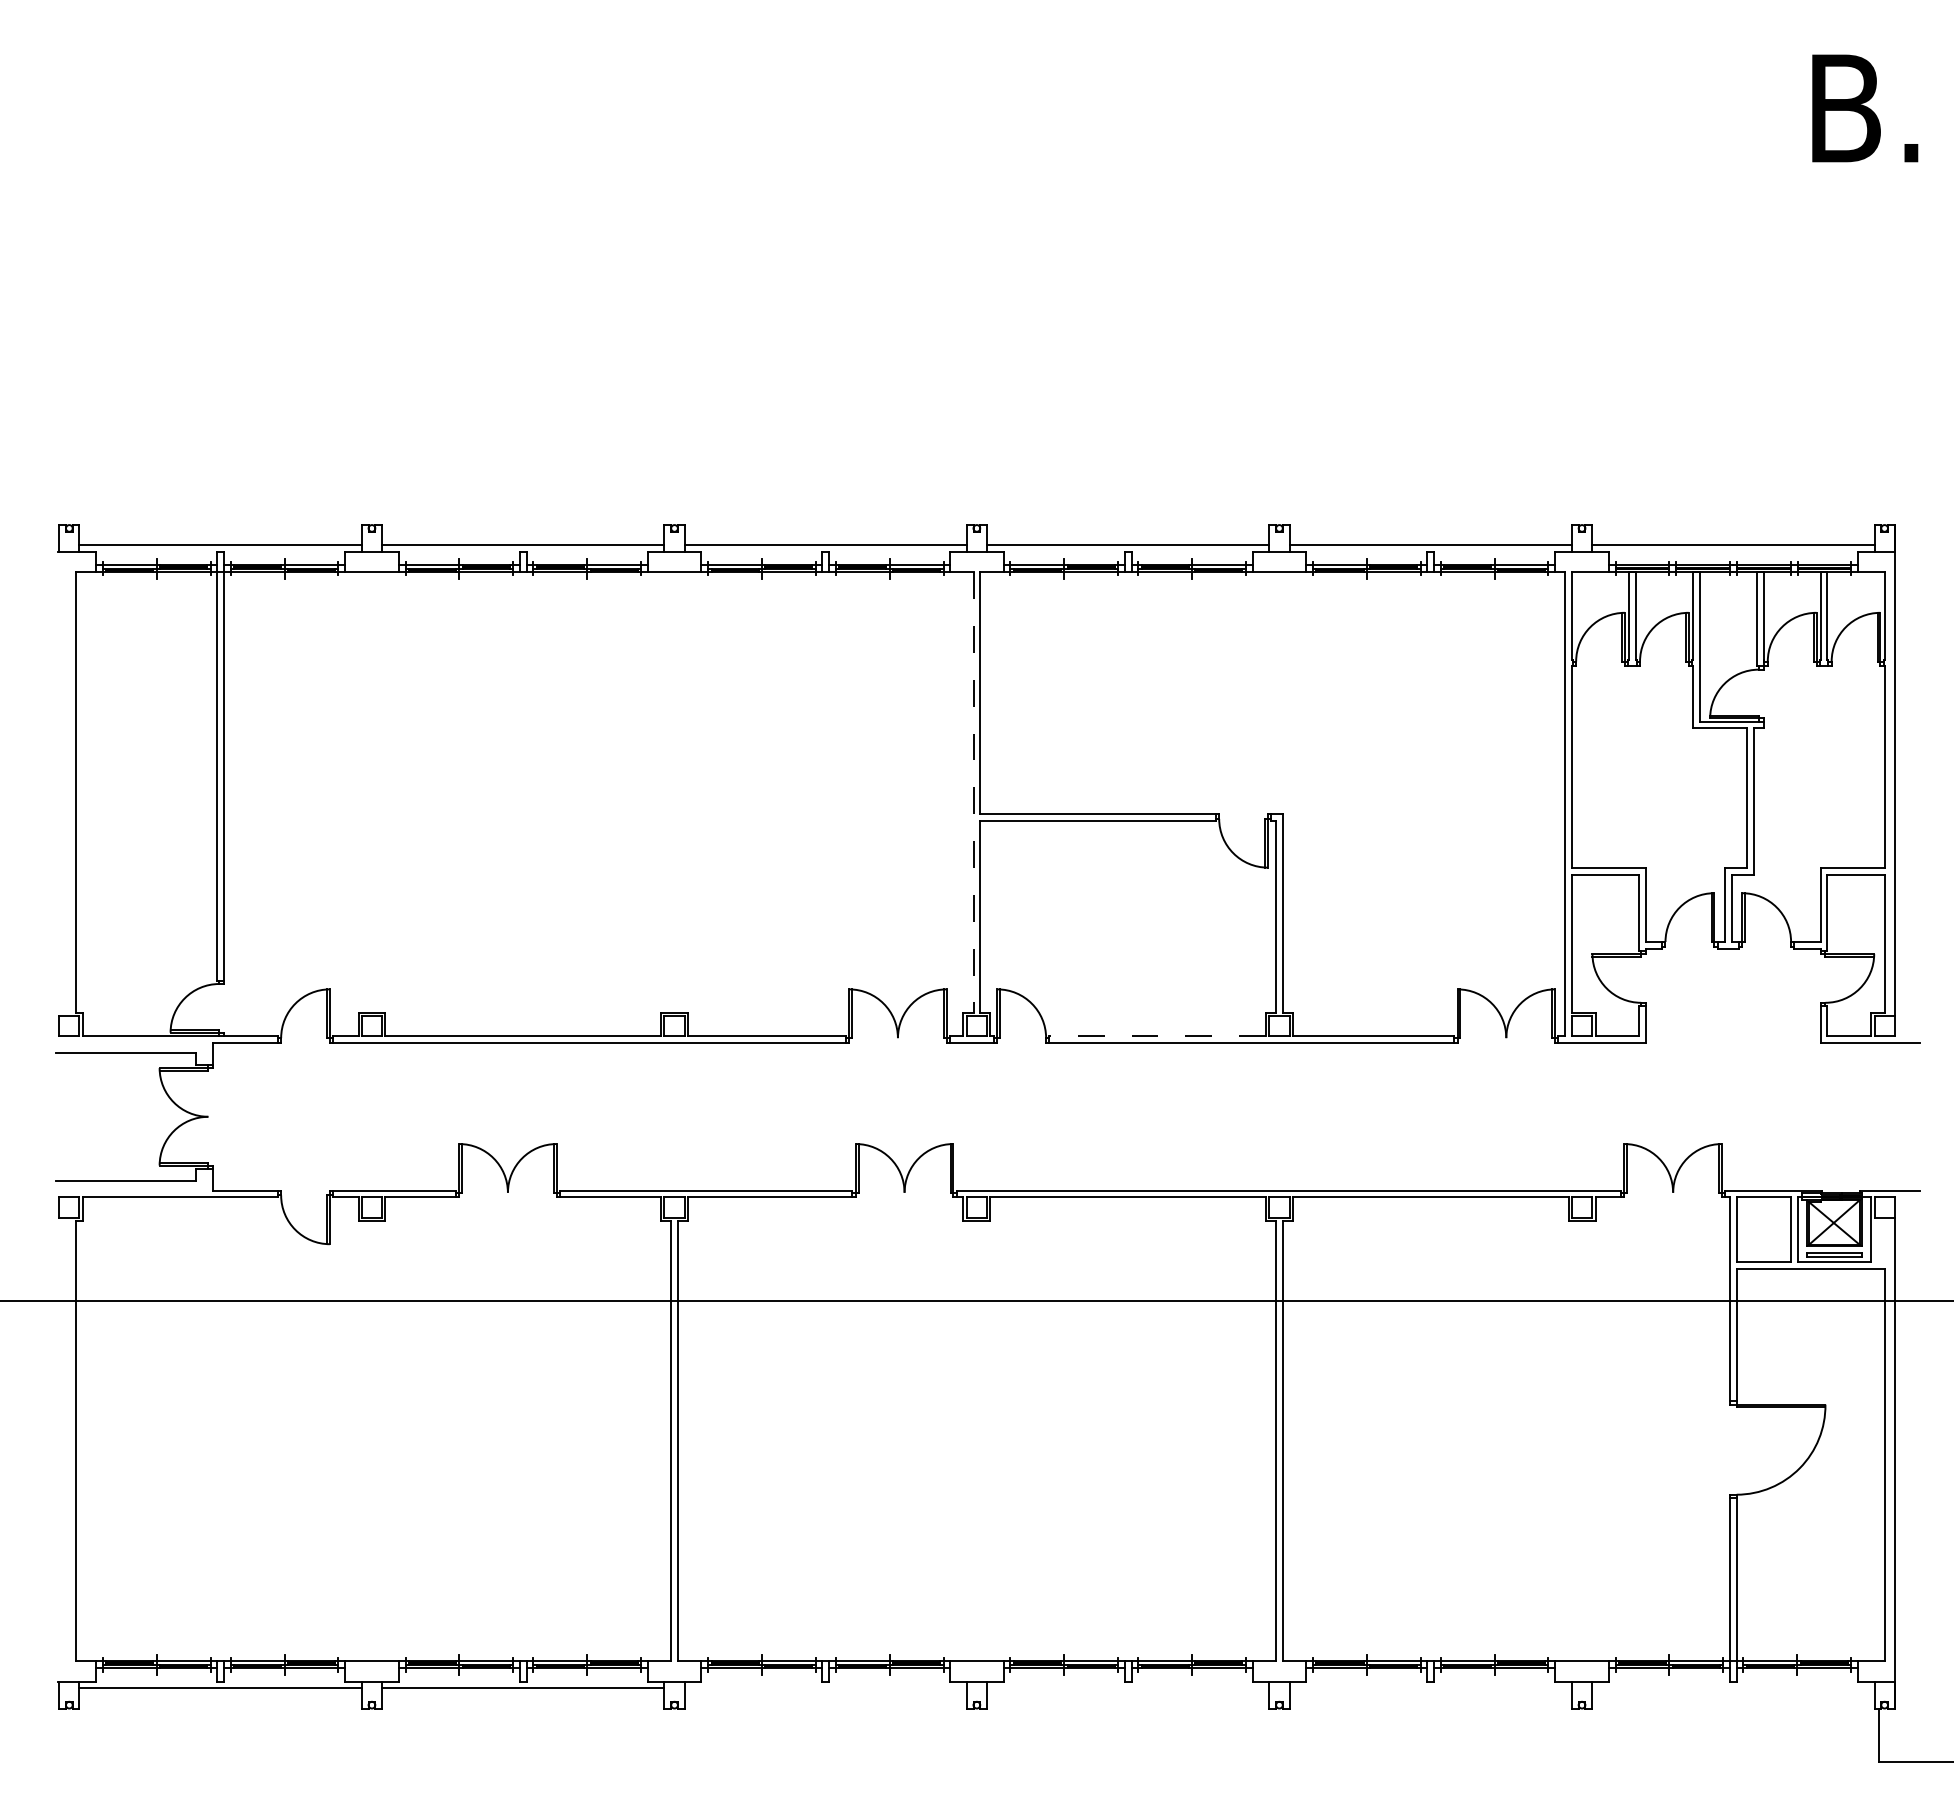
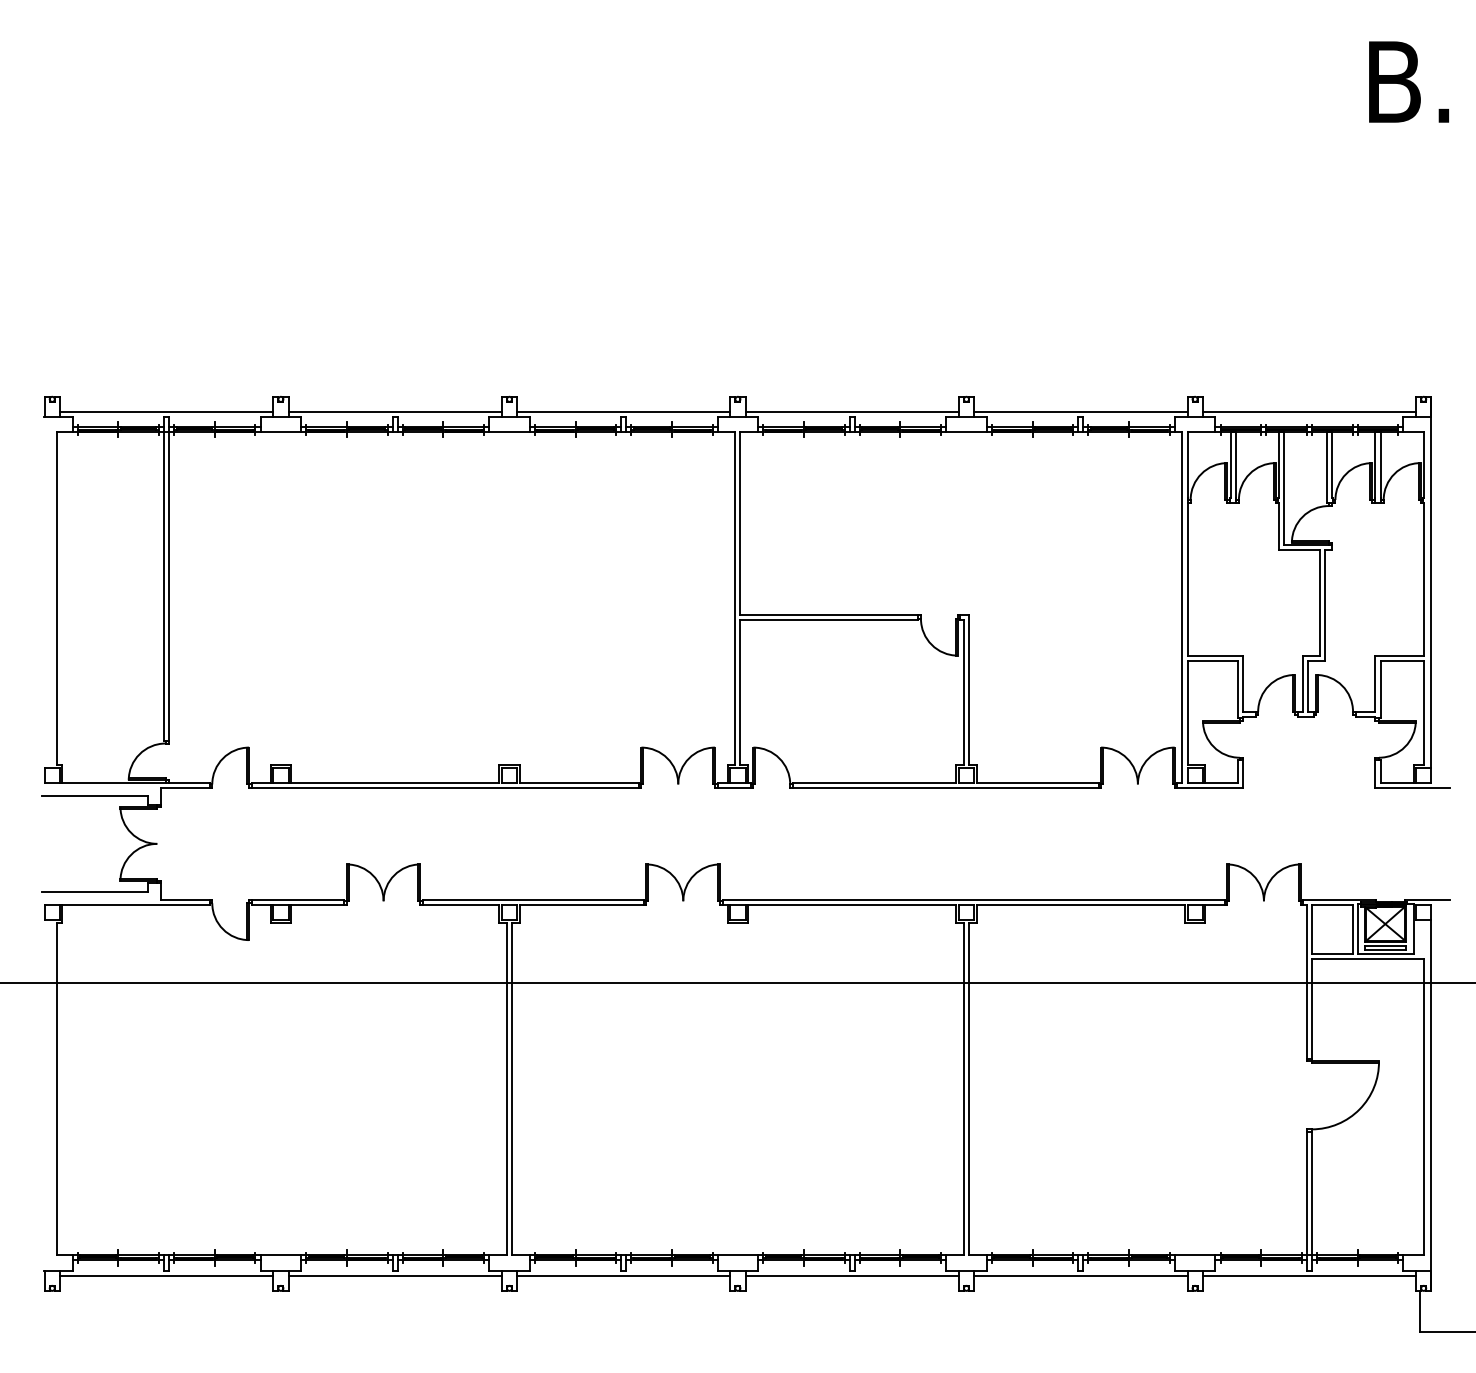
line: (973, 792) -> (735, 598), dashed -> solid
line: (1157, 1036) -> (874, 783), dashed -> solid
line: (825, 1688) -> (623, 1275), added
line: (1127, 1688) -> (851, 1275), added
line: (1430, 1688) -> (1080, 1275), added
line: (1733, 1688) -> (1309, 1275), added

